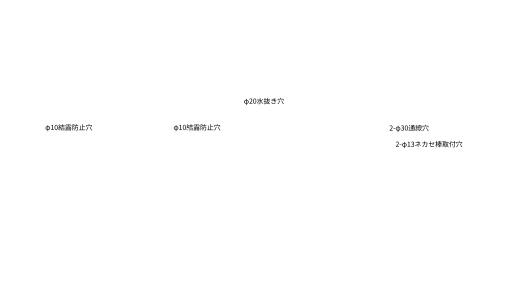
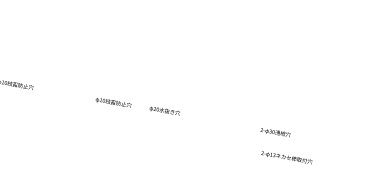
text: (263, 101) -> (164, 111), moved
text: (429, 144) -> (287, 157), moved

